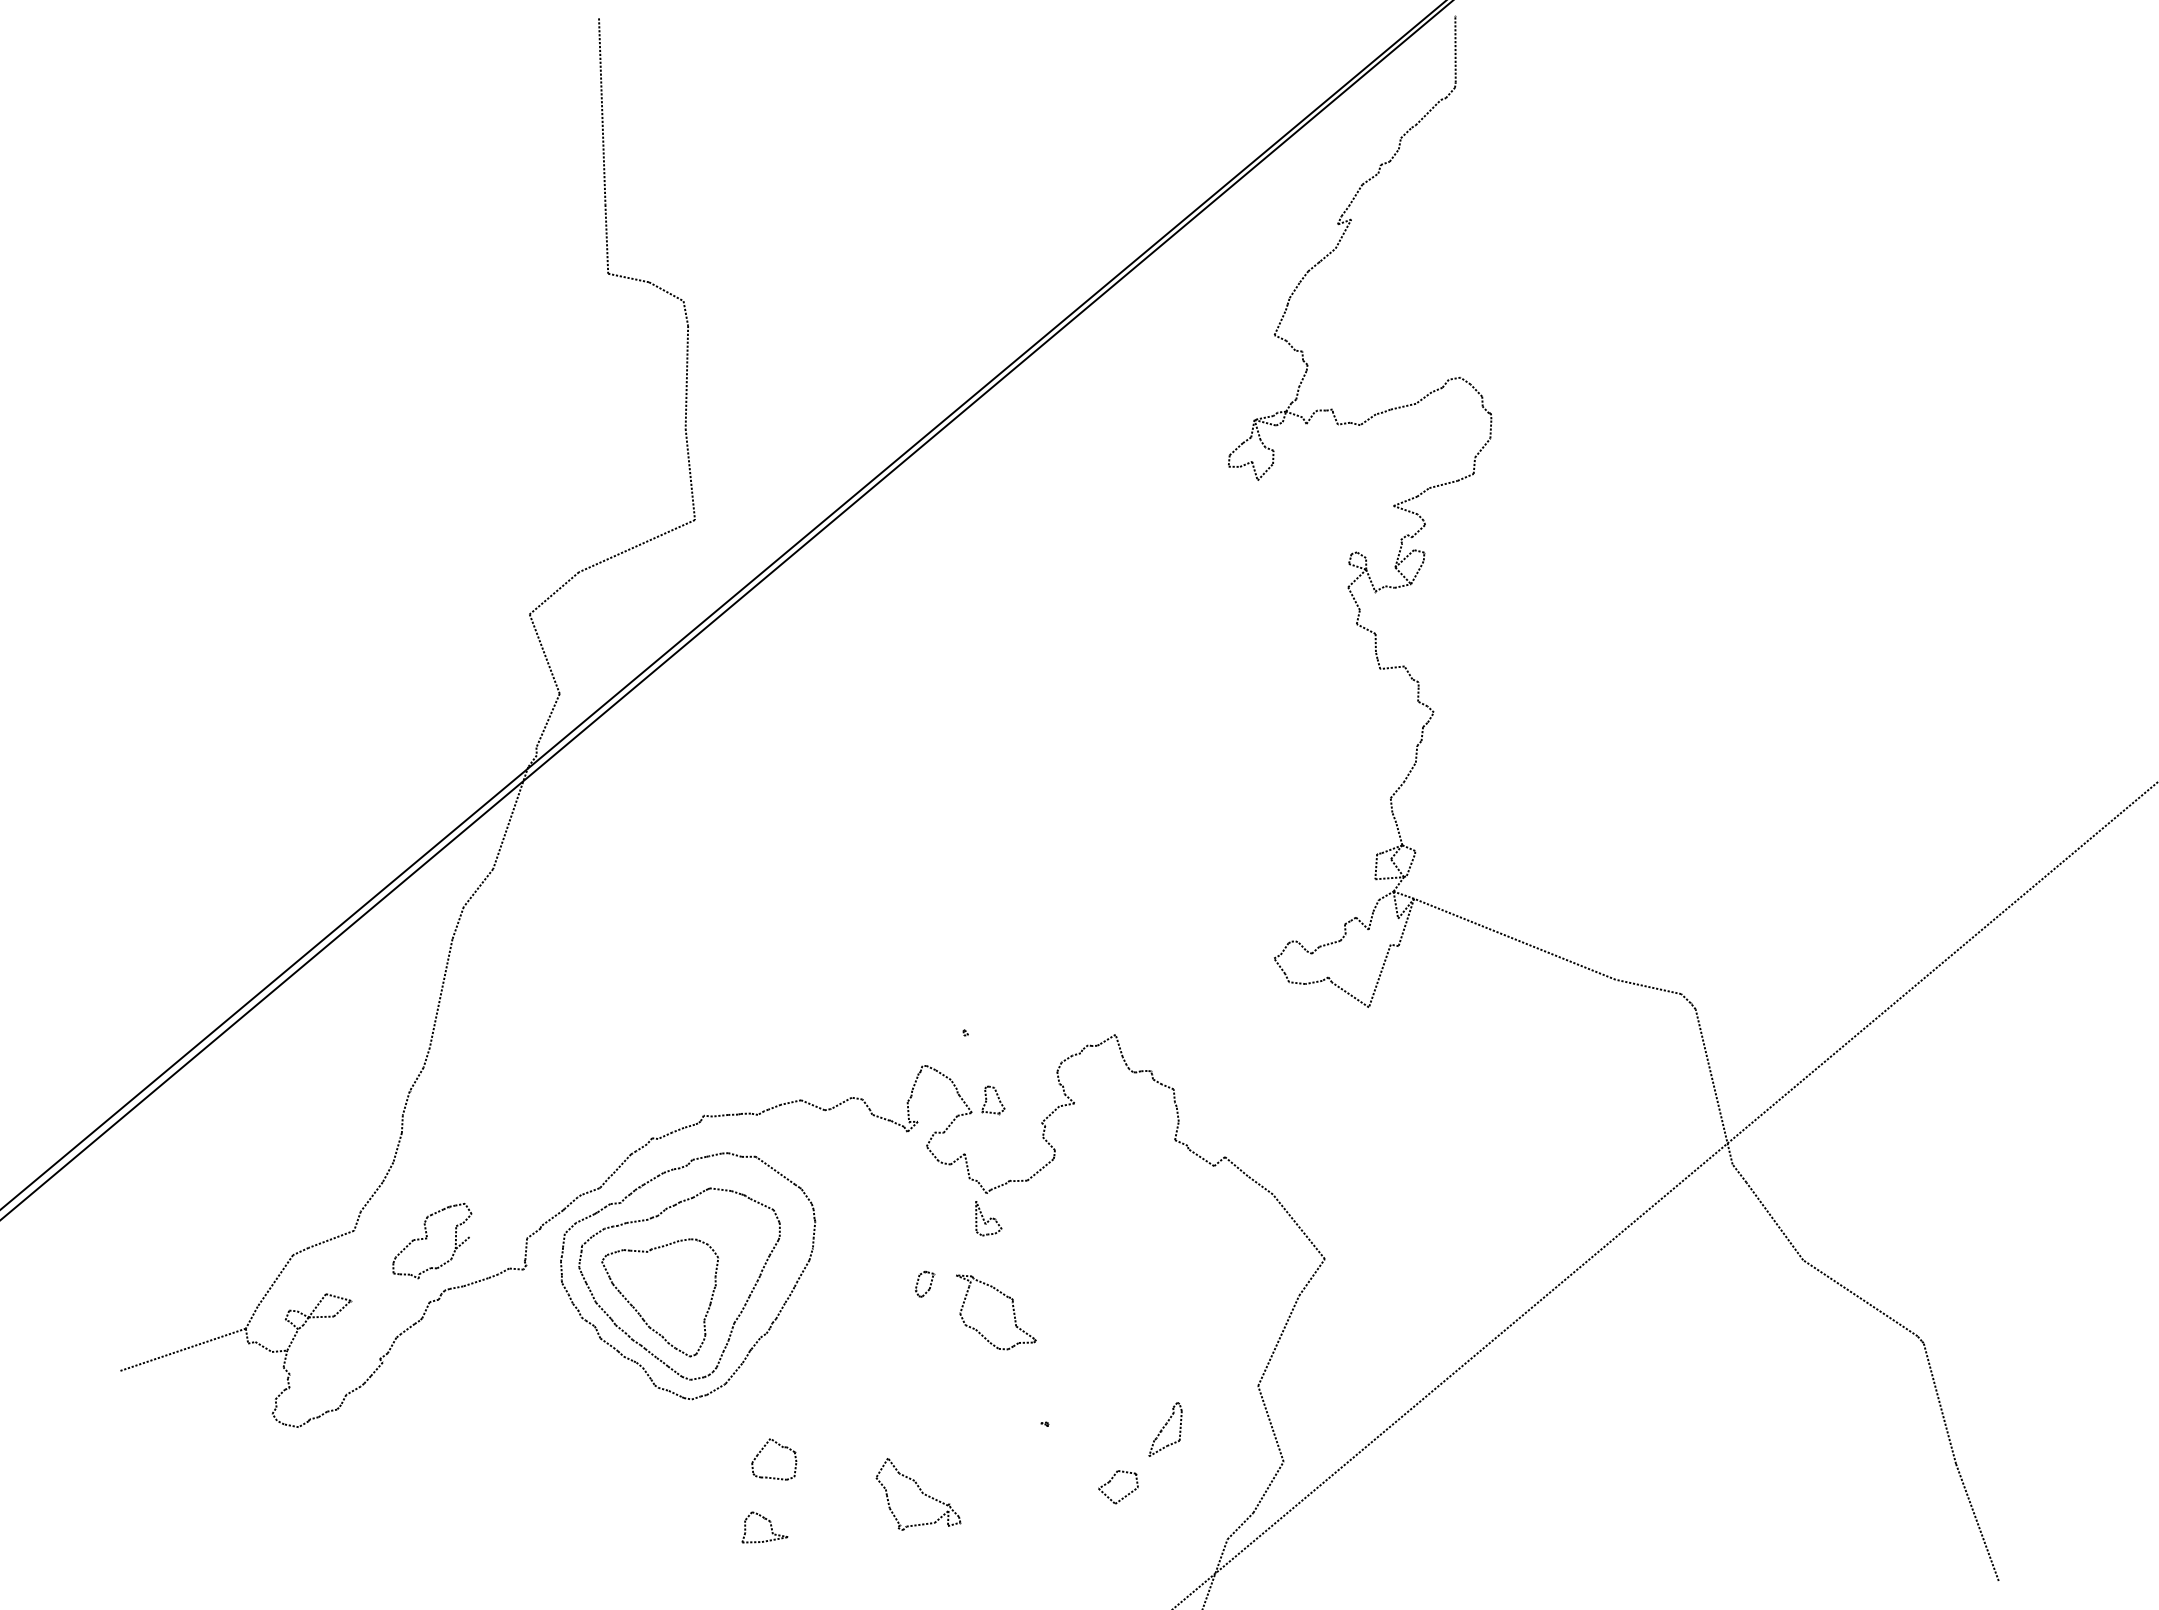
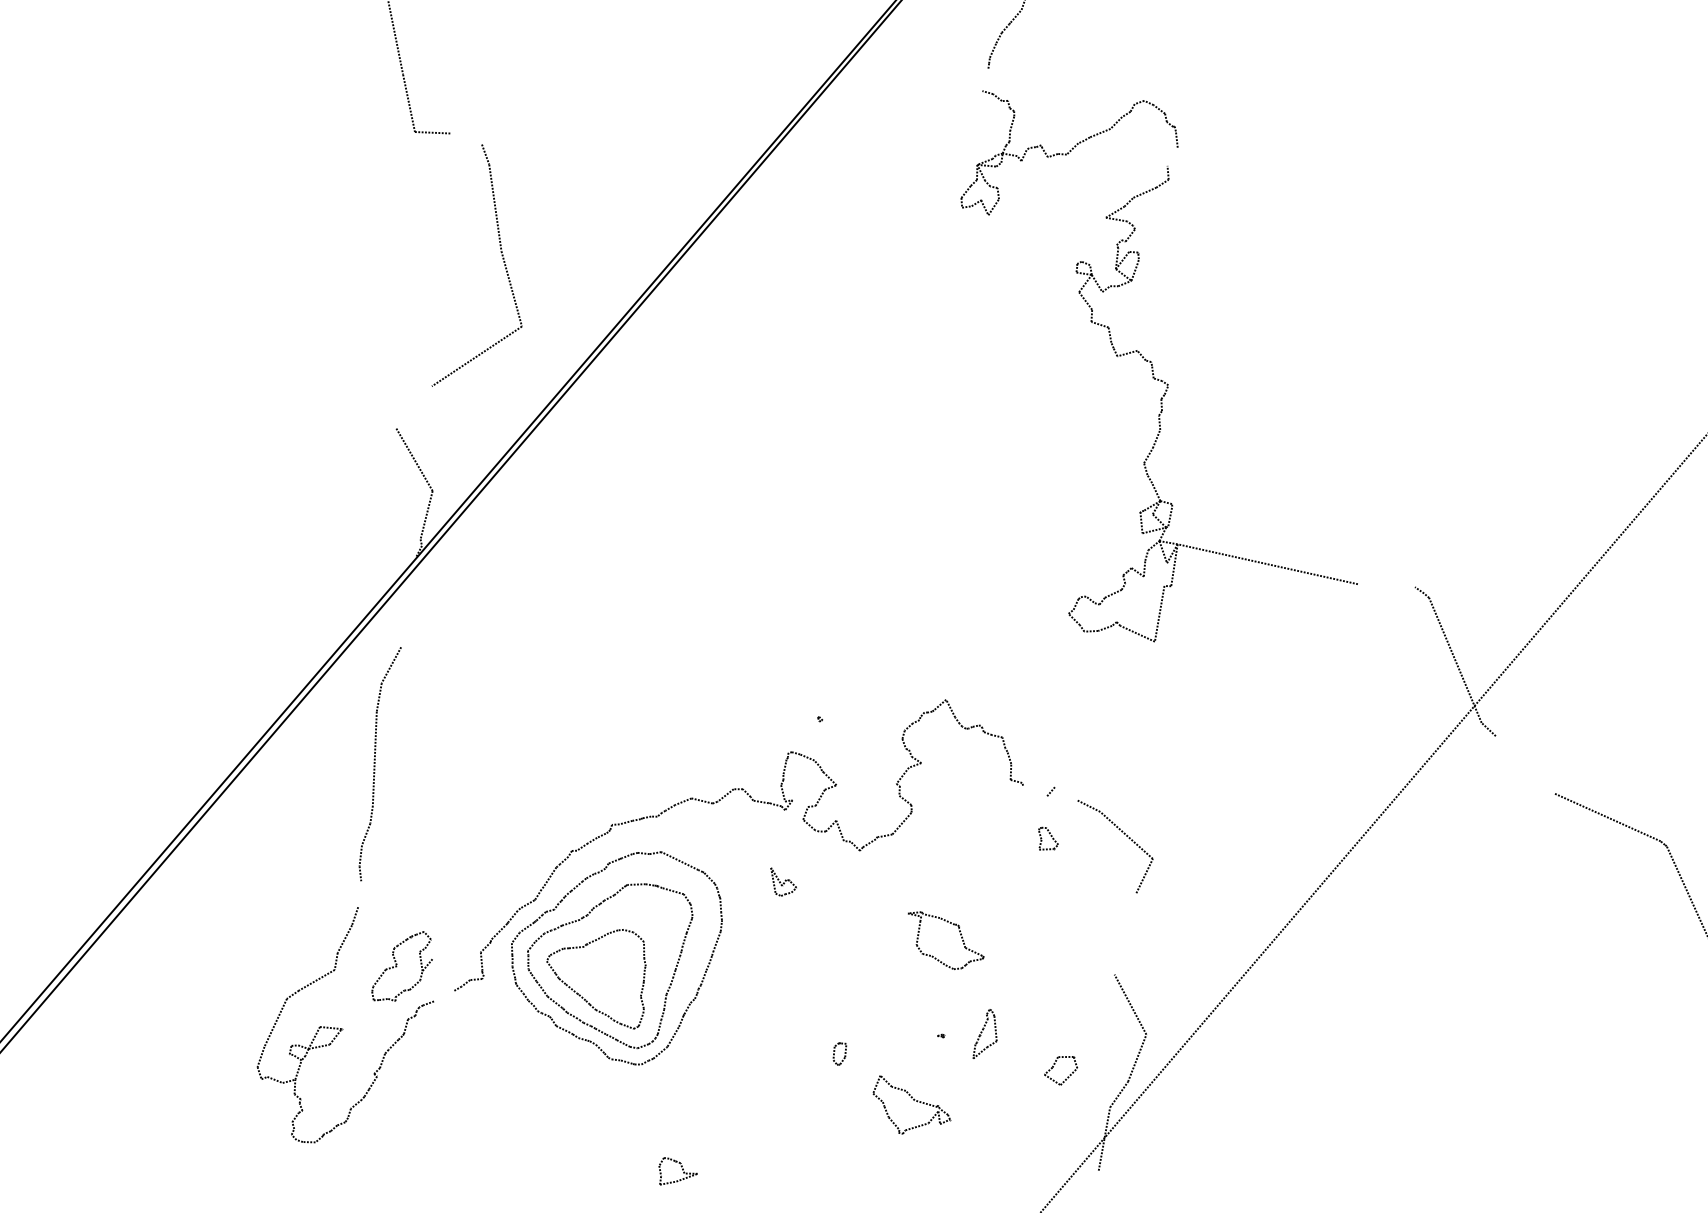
line: (666, 291) -> (466, 138), removed
line: (1279, 322) -> (984, 79), removed
line: (1482, 447) -> (1172, 156), removed
line: (554, 593) -> (414, 407), removed
line: (510, 818) -> (408, 602), removed
line: (1648, 986) -> (1386, 585), removed
part: (993, 1100) -> (1047, 838), moved
line: (397, 1147) -> (359, 894), removed
line: (1201, 1157) -> (1035, 790), removed
line: (1236, 1166) -> (1065, 793), removed
part: (988, 1218) -> (783, 880), moved
line: (1774, 1221) -> (1524, 764), removed
line: (475, 1282) -> (443, 996), removed
part: (925, 1283) -> (840, 1053), moved
part: (1012, 1309) -> (959, 934), moved
line: (1278, 1340) -> (1125, 933), removed
line: (182, 1349) -> (207, 1093), removed
part: (1165, 1429) -> (983, 1033), moved
part: (781, 1447) -> (723, 1092), removed
part: (1110, 1482) -> (1053, 1067), moved
part: (918, 1494) -> (910, 1101), moved
part: (770, 1526) -> (681, 1167), moved

